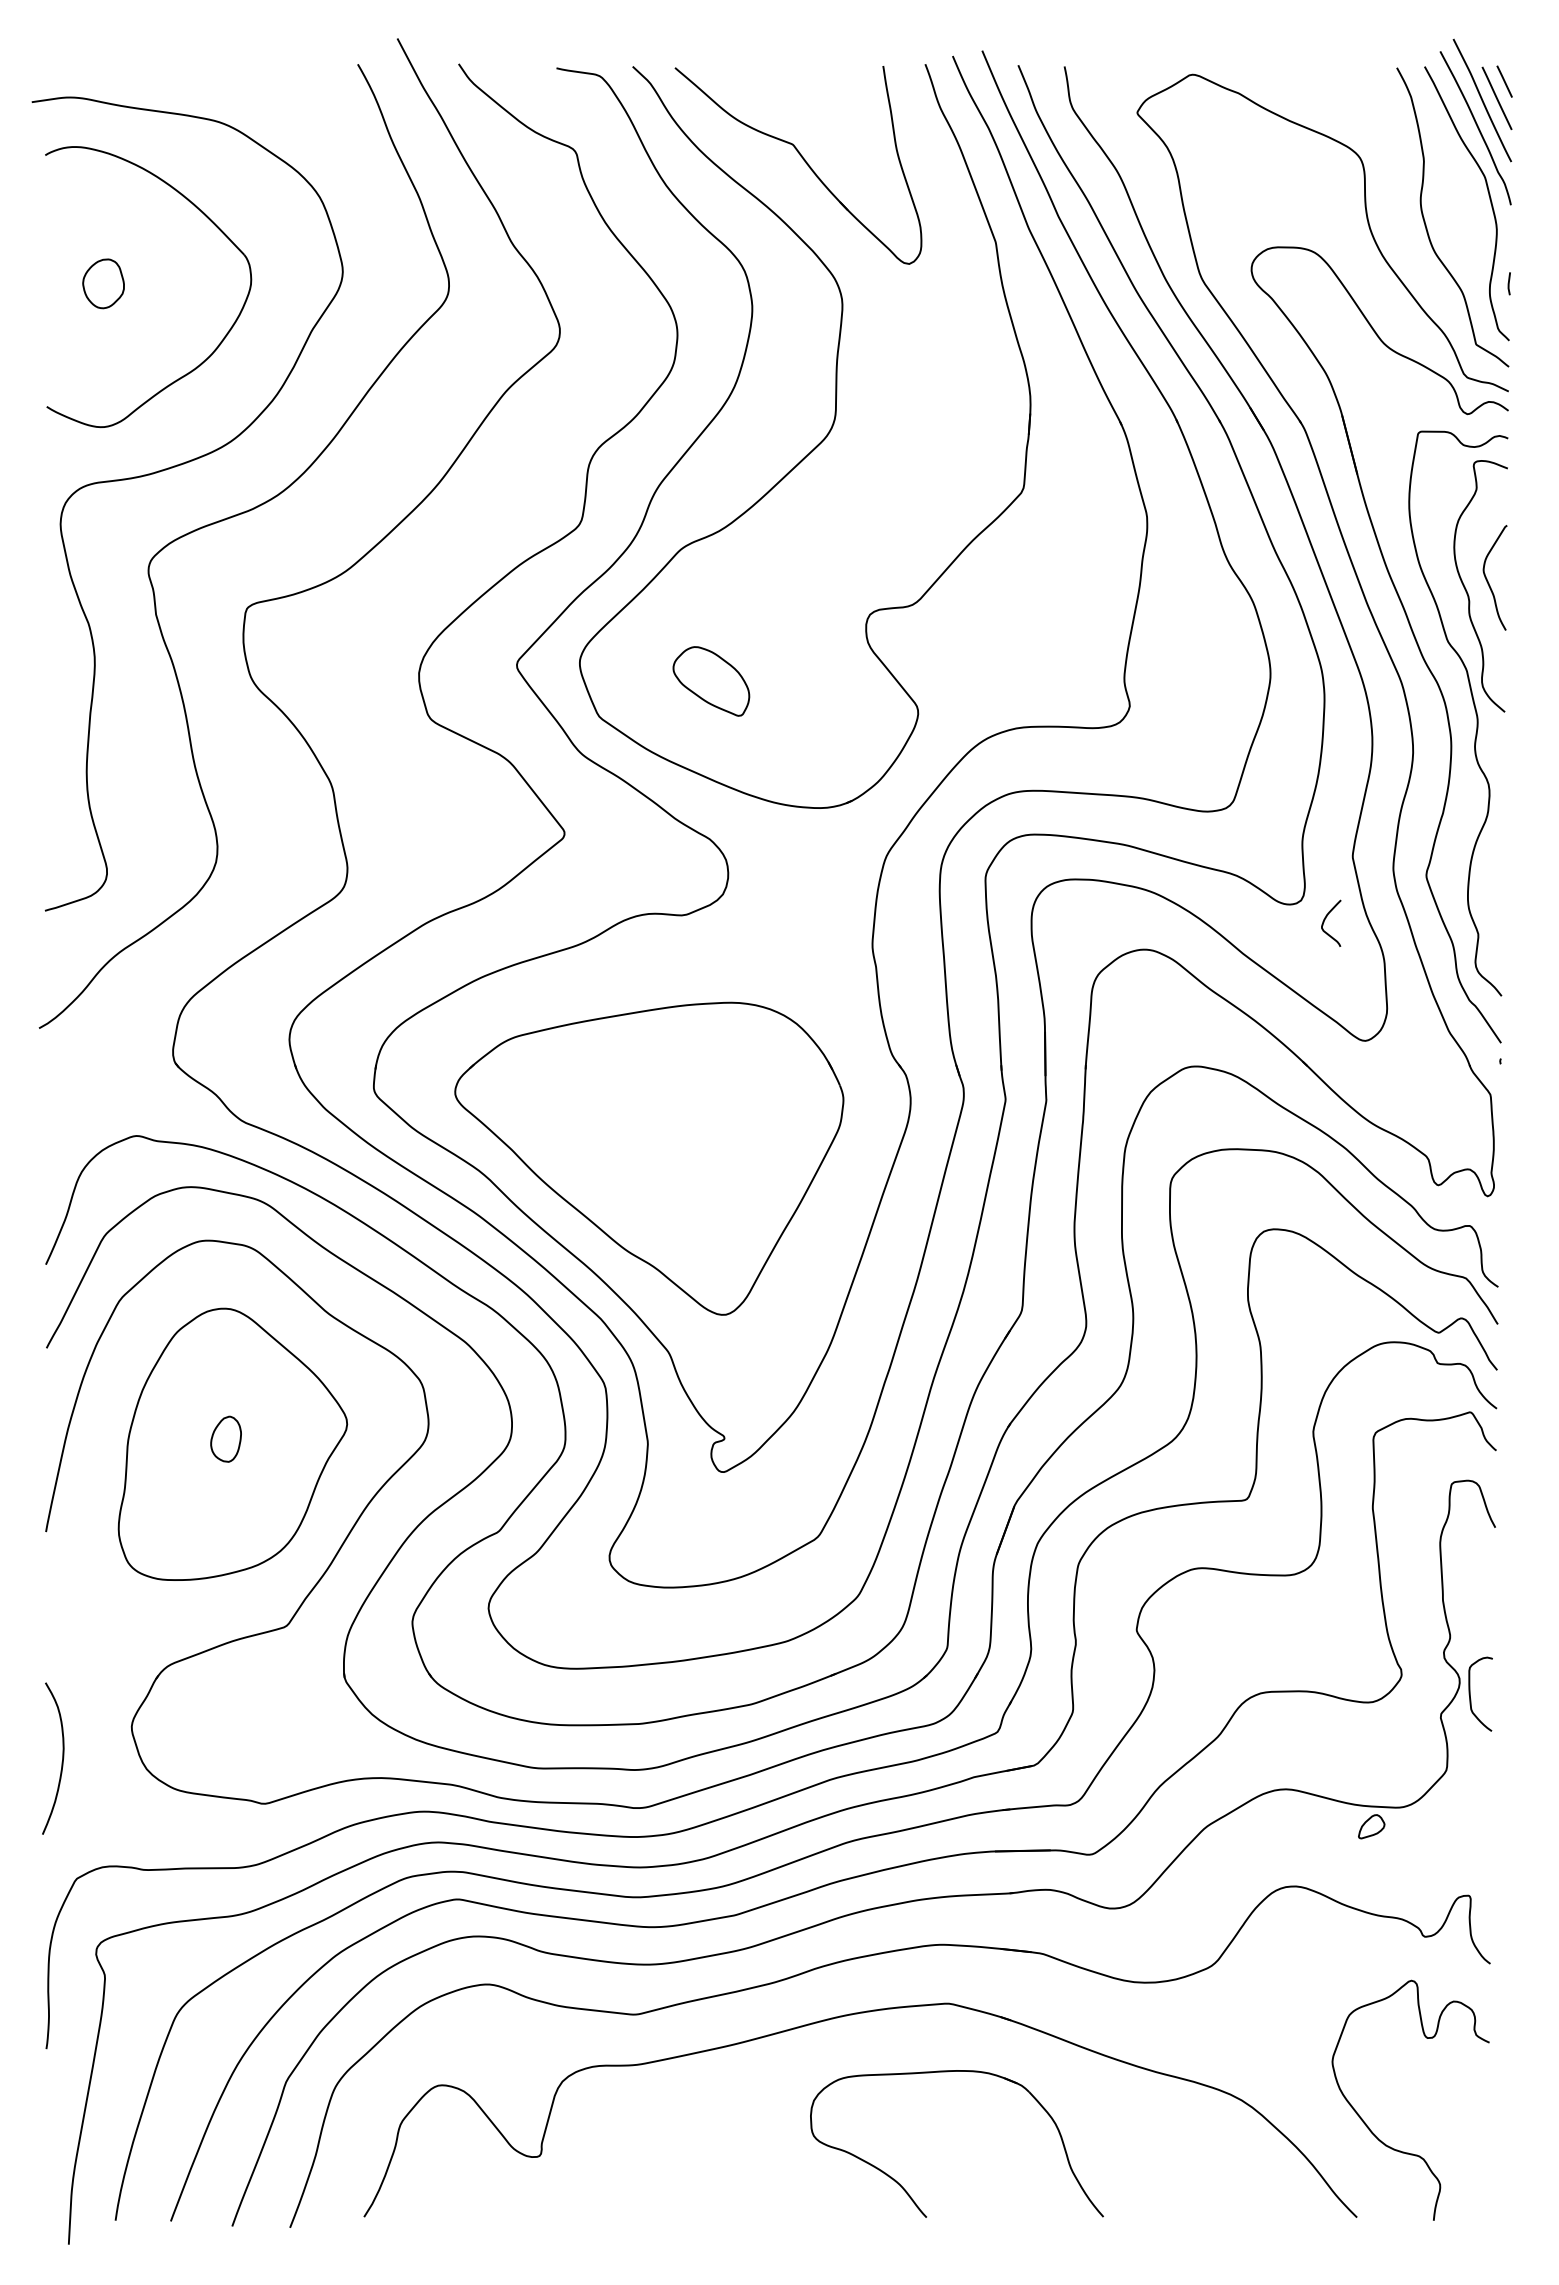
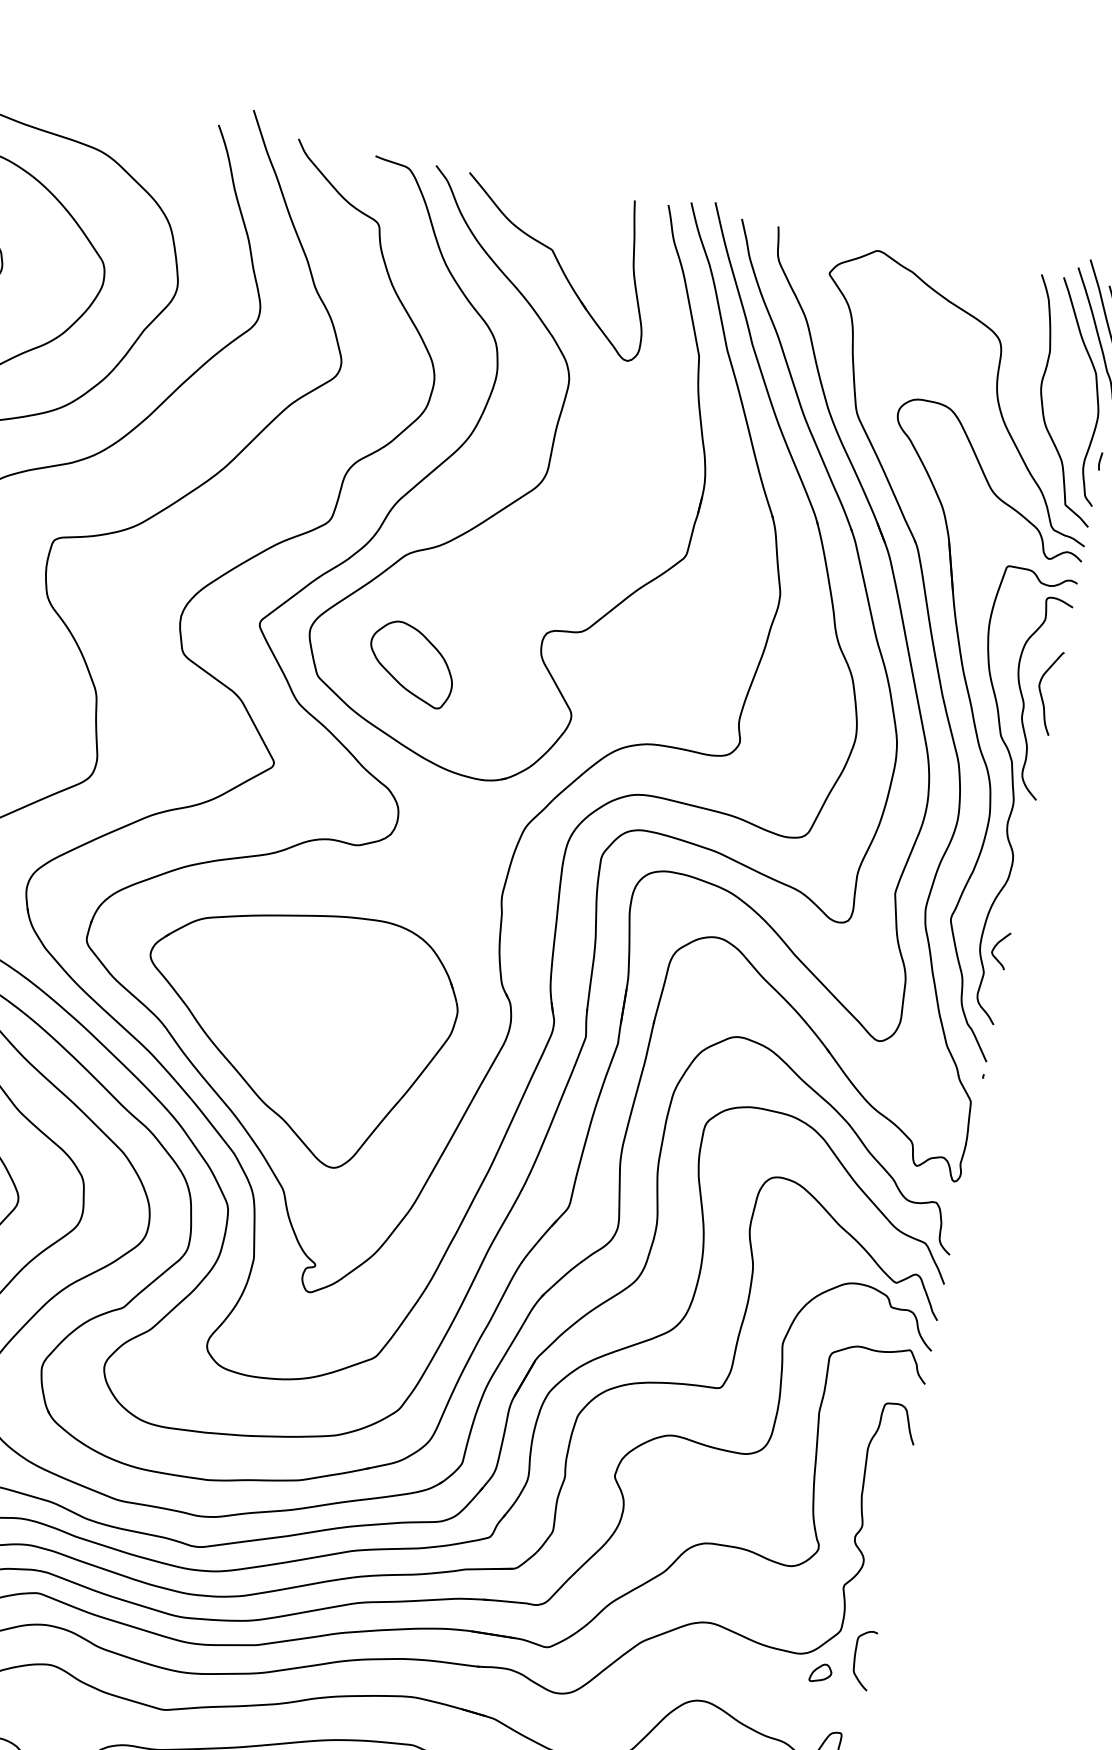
part: (711, 681) -> (411, 664), size x1.43
curve: (1325, 920) -> (995, 947), moved
curve: (1470, 1693) -> (855, 1657), moved
part: (1371, 1826) -> (820, 1673), moved

